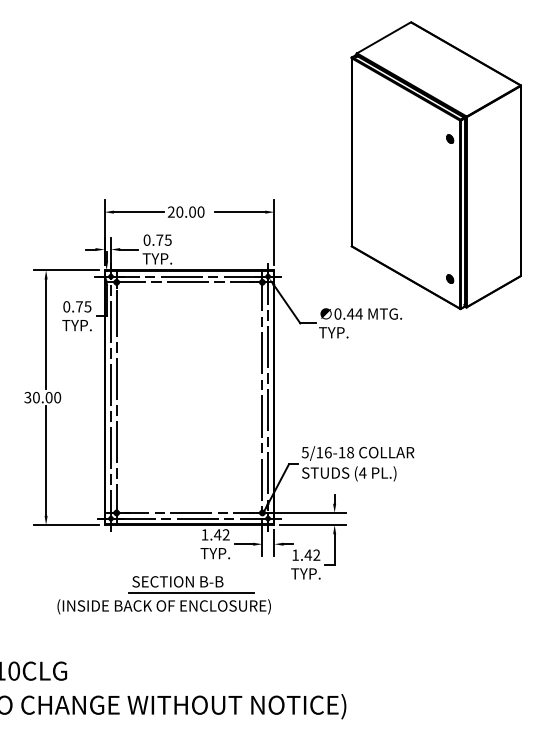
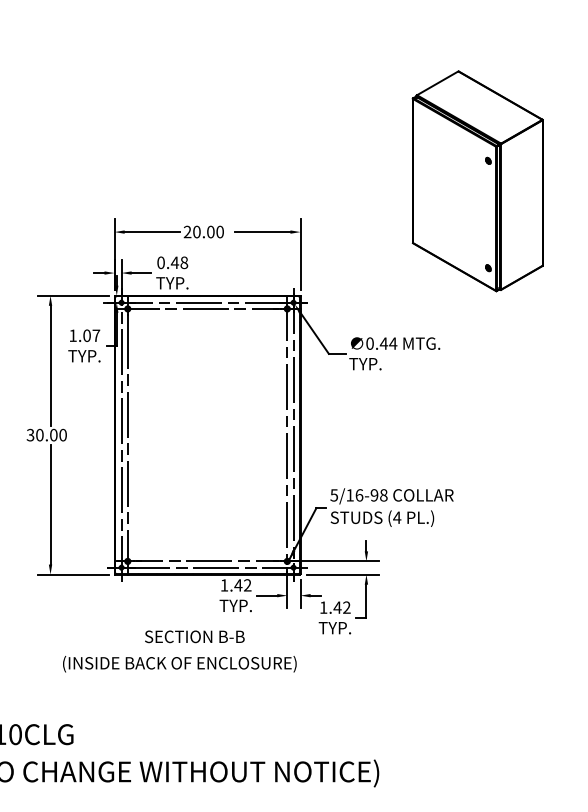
part: (436, 165) -> (477, 181), size x0.7
text: (163, 239) -> (179, 262), 0.75 -> 0.48
text: (77, 306) -> (84, 335), 0.75 -> 1.07
text: (342, 452) -> (374, 495), 5/16-18 -> 5/16-98
line: (191, 593) -> (209, 649), removed

